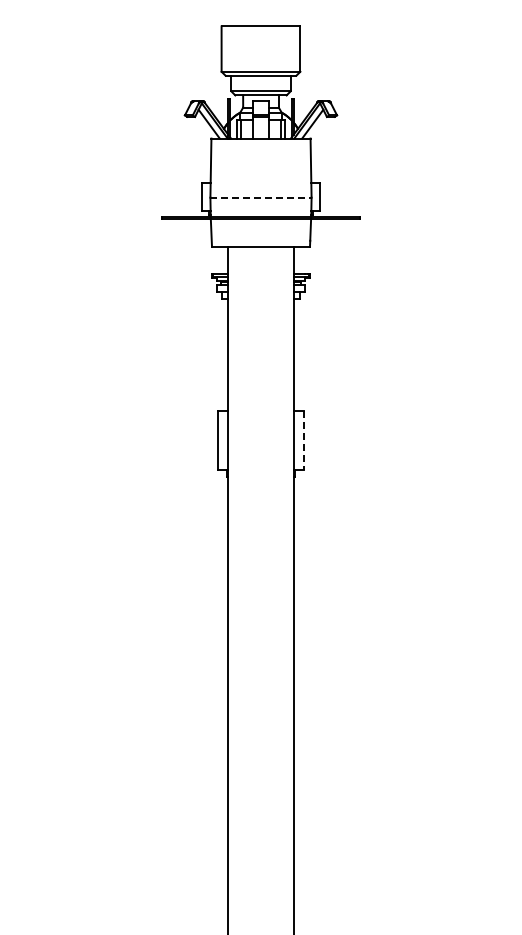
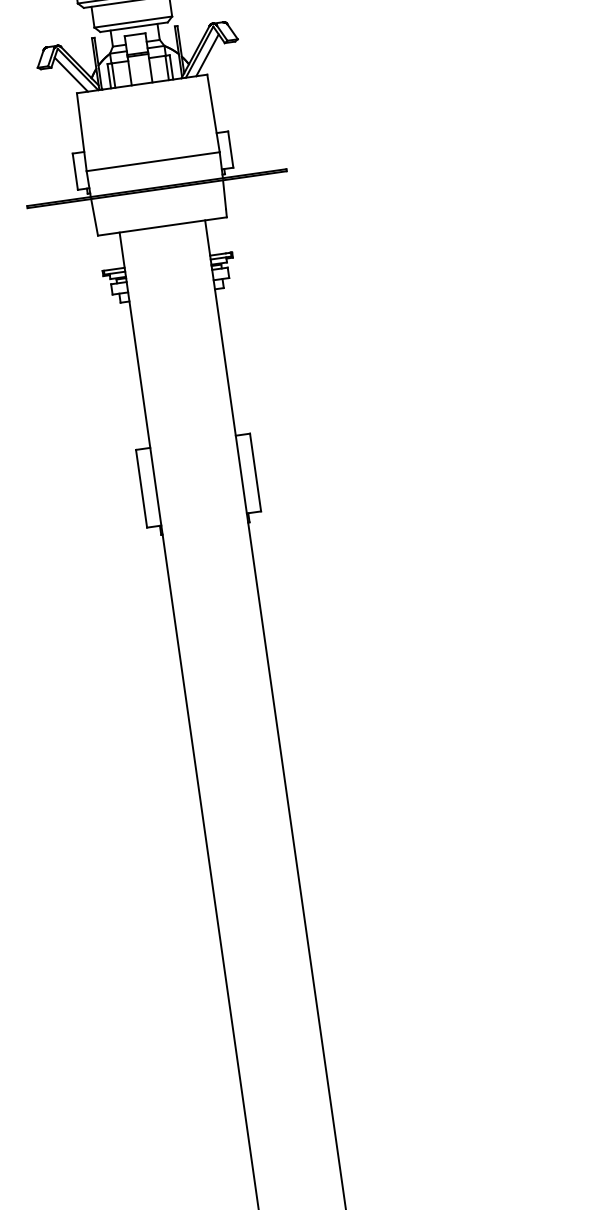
line: (261, 197) -> (153, 161), dashed -> solid
line: (304, 440) -> (255, 472), dashed -> solid

